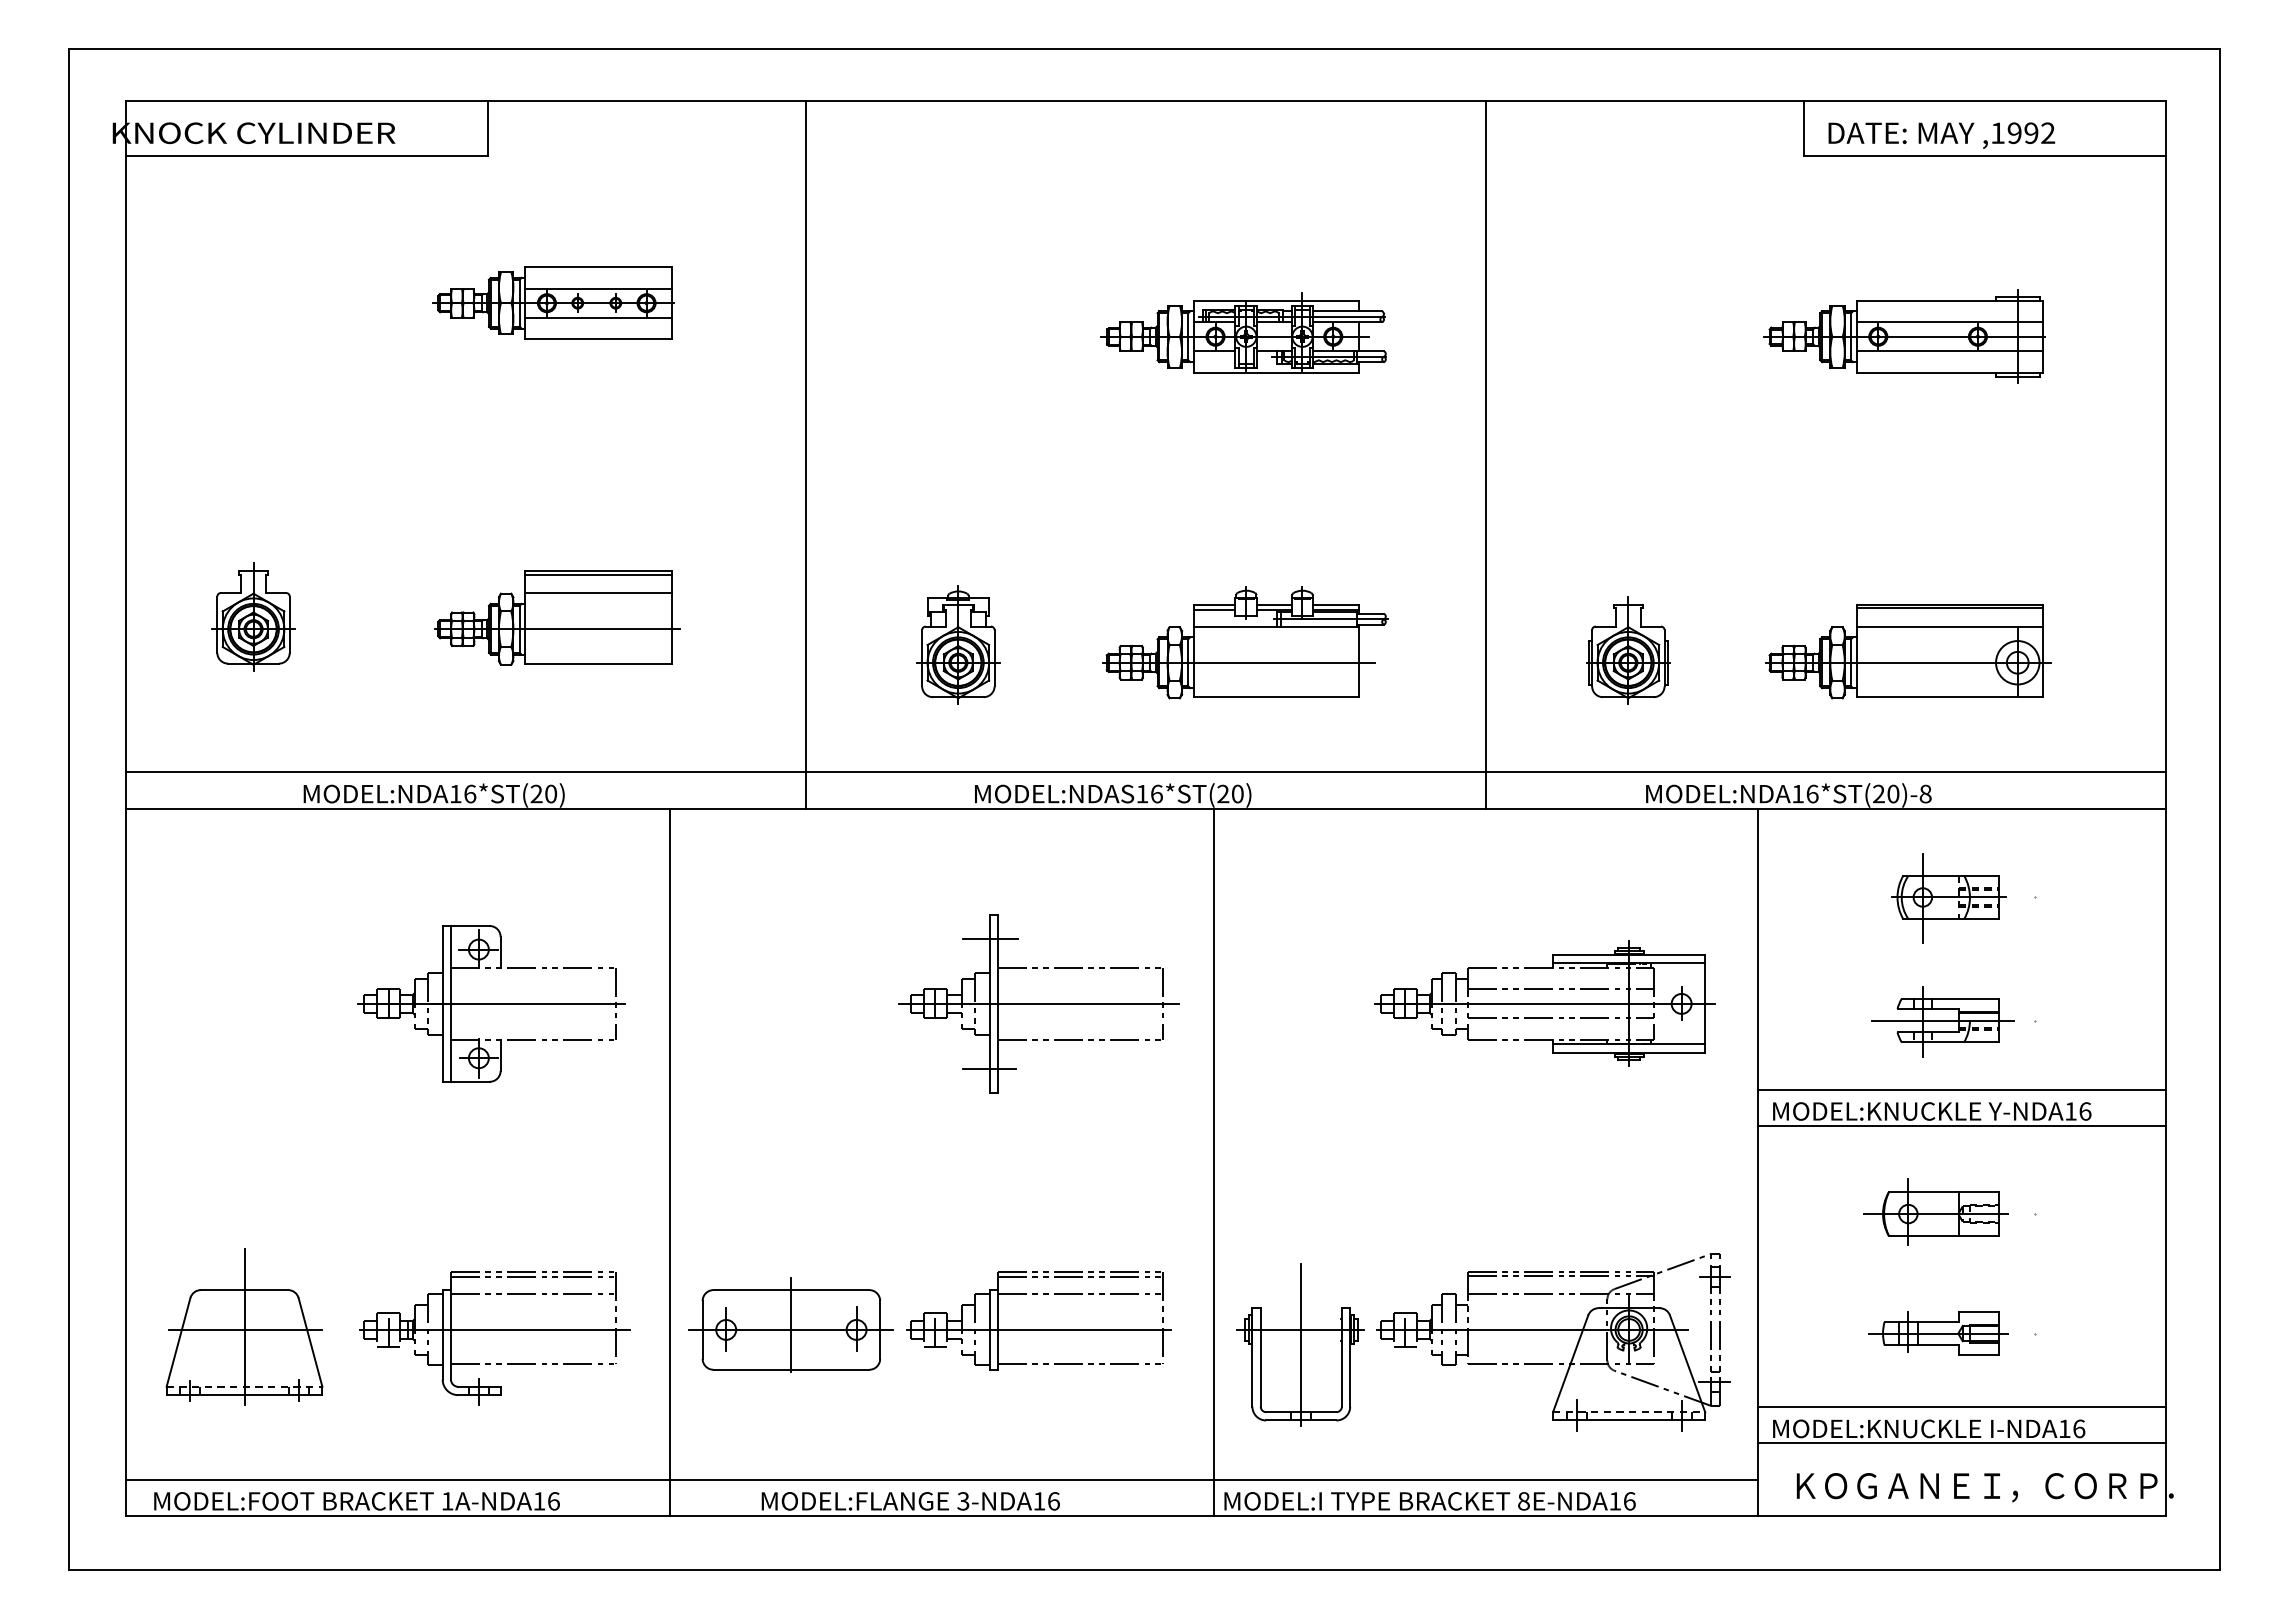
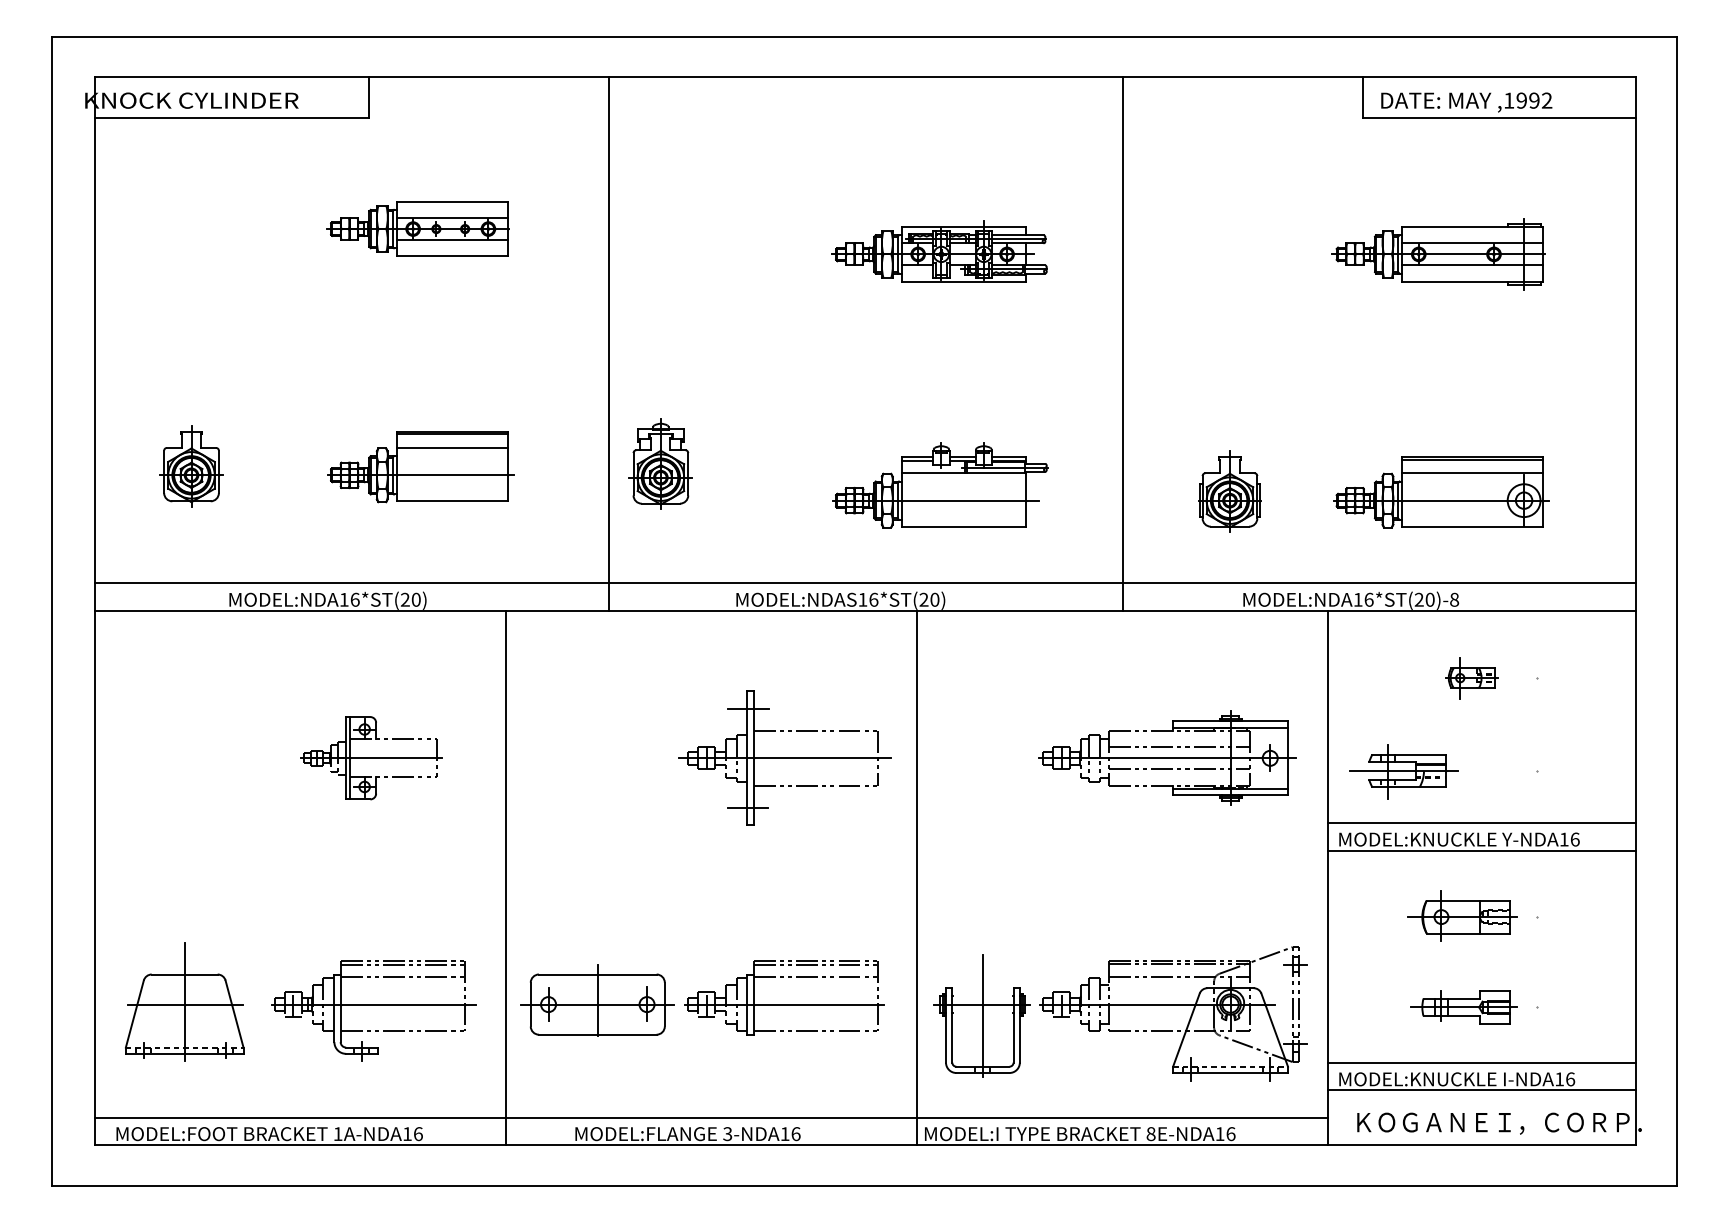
part: (957, 644) -> (660, 463), moved
part: (1948, 898) -> (1471, 678), size x0.6
part: (491, 1002) -> (371, 757), size x0.7
part: (1942, 1021) -> (1403, 771), moved

